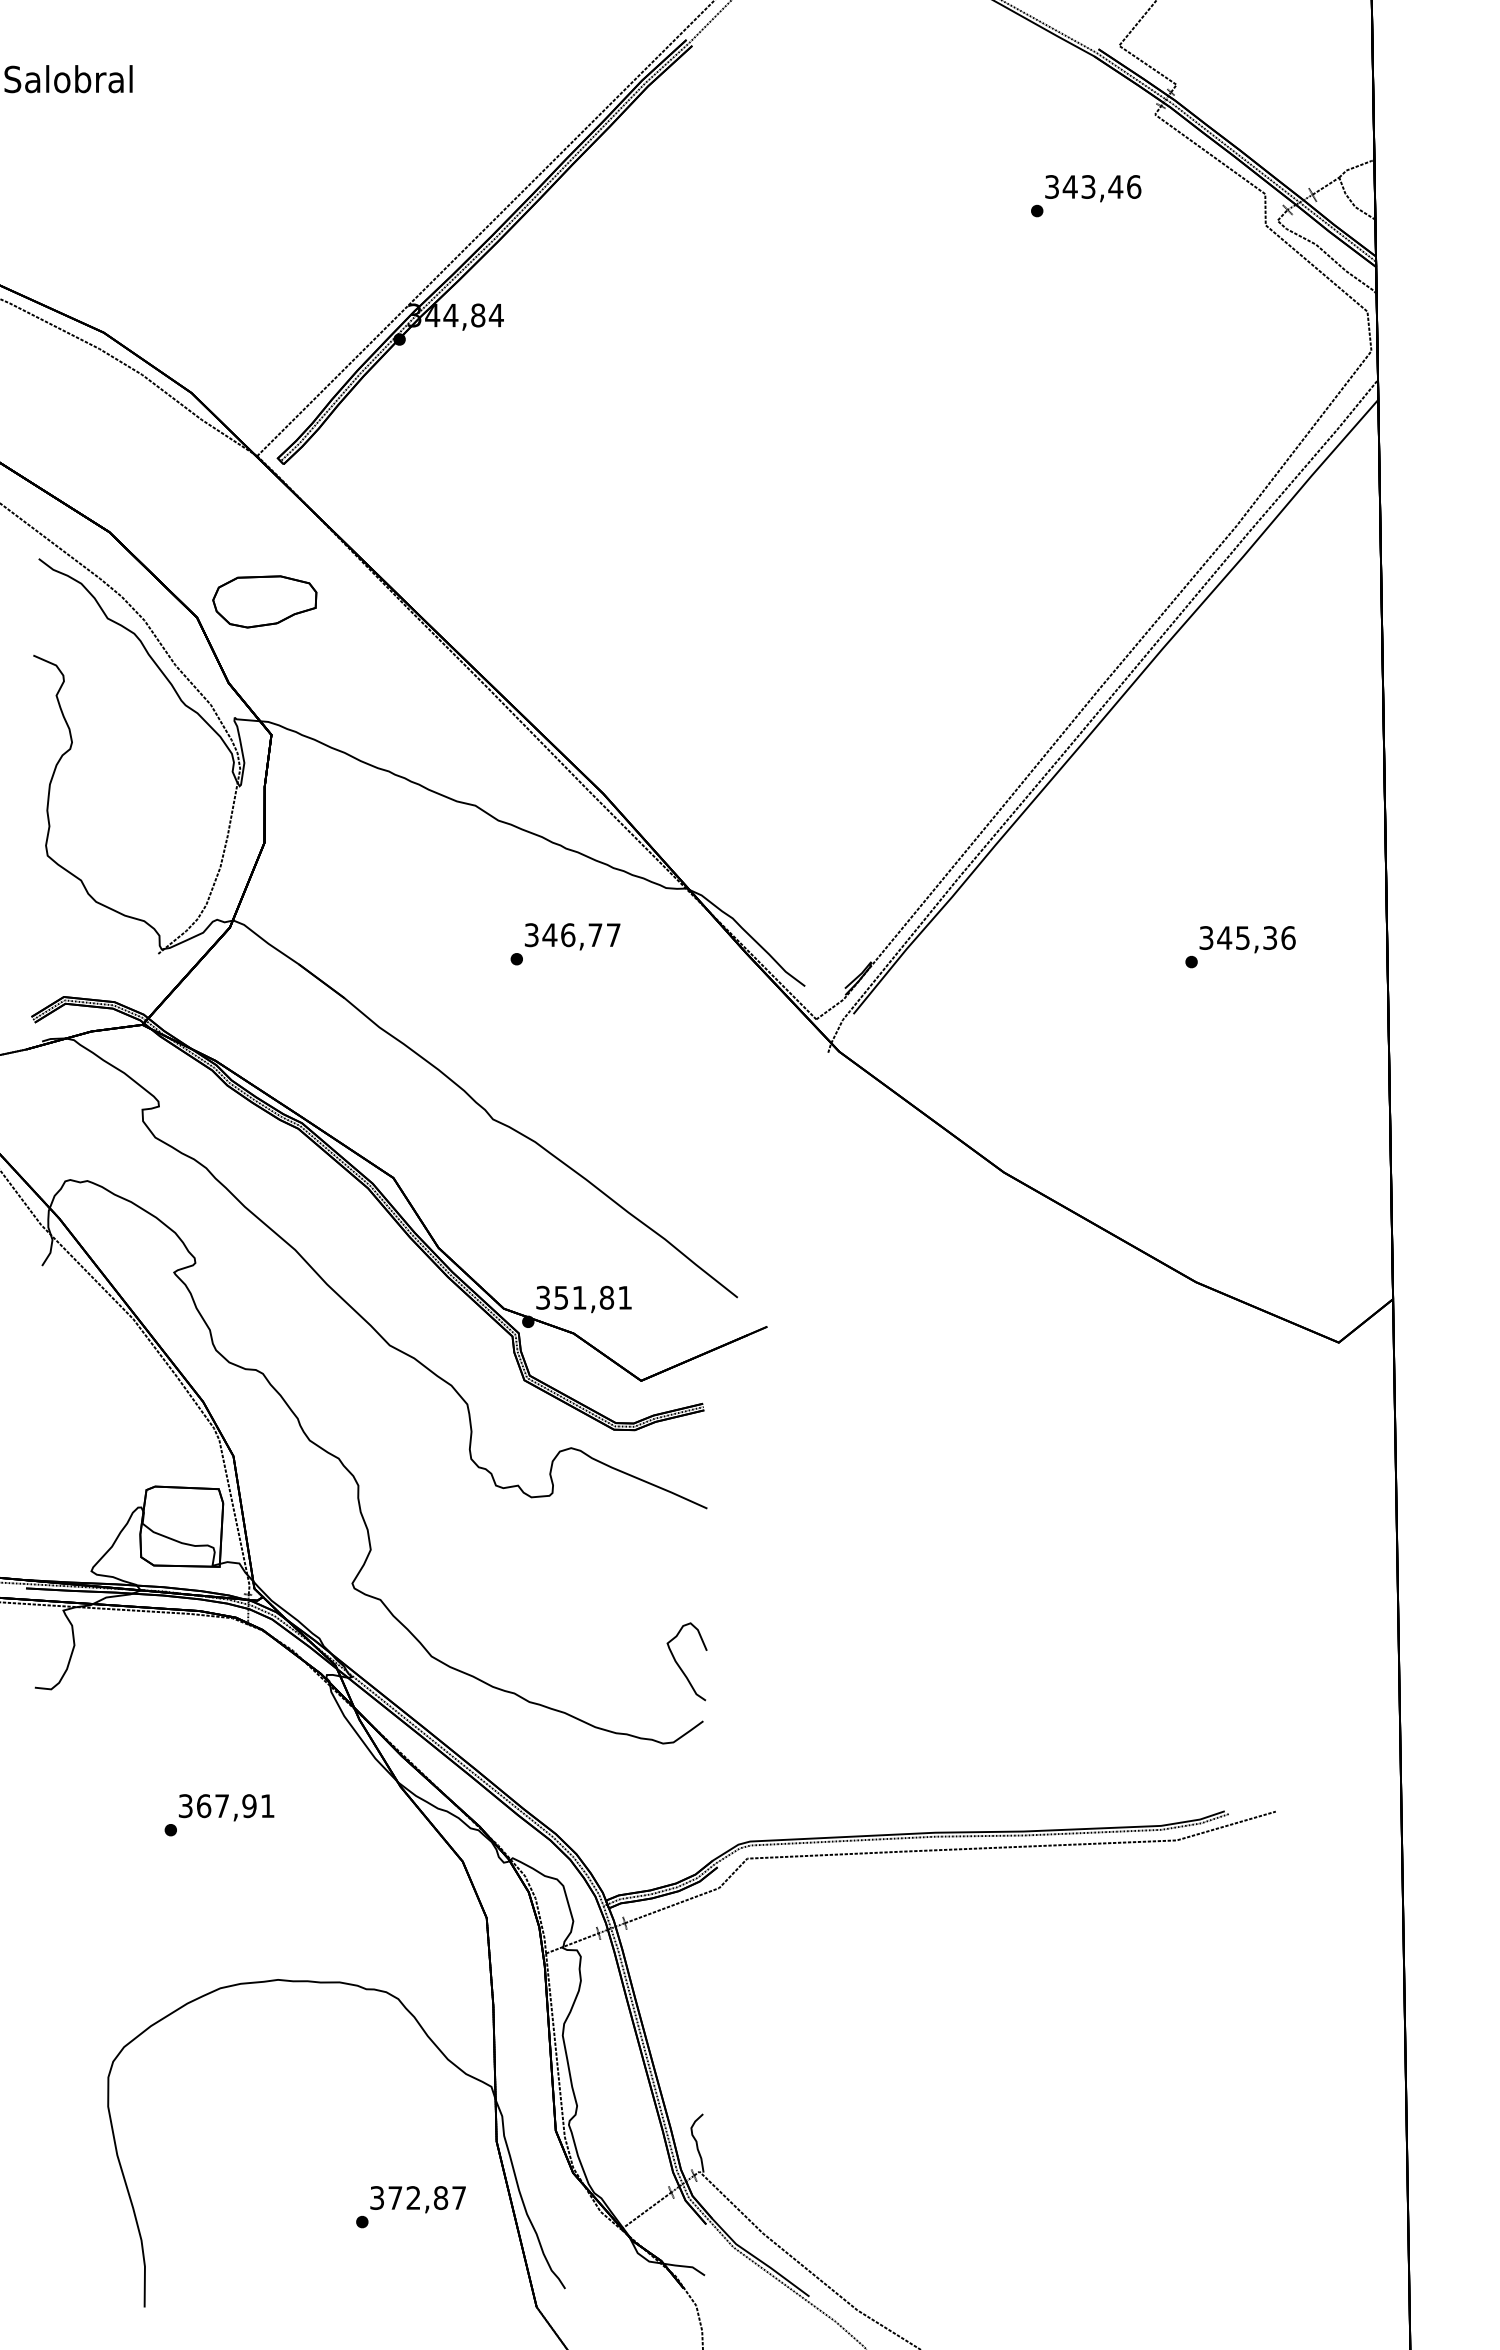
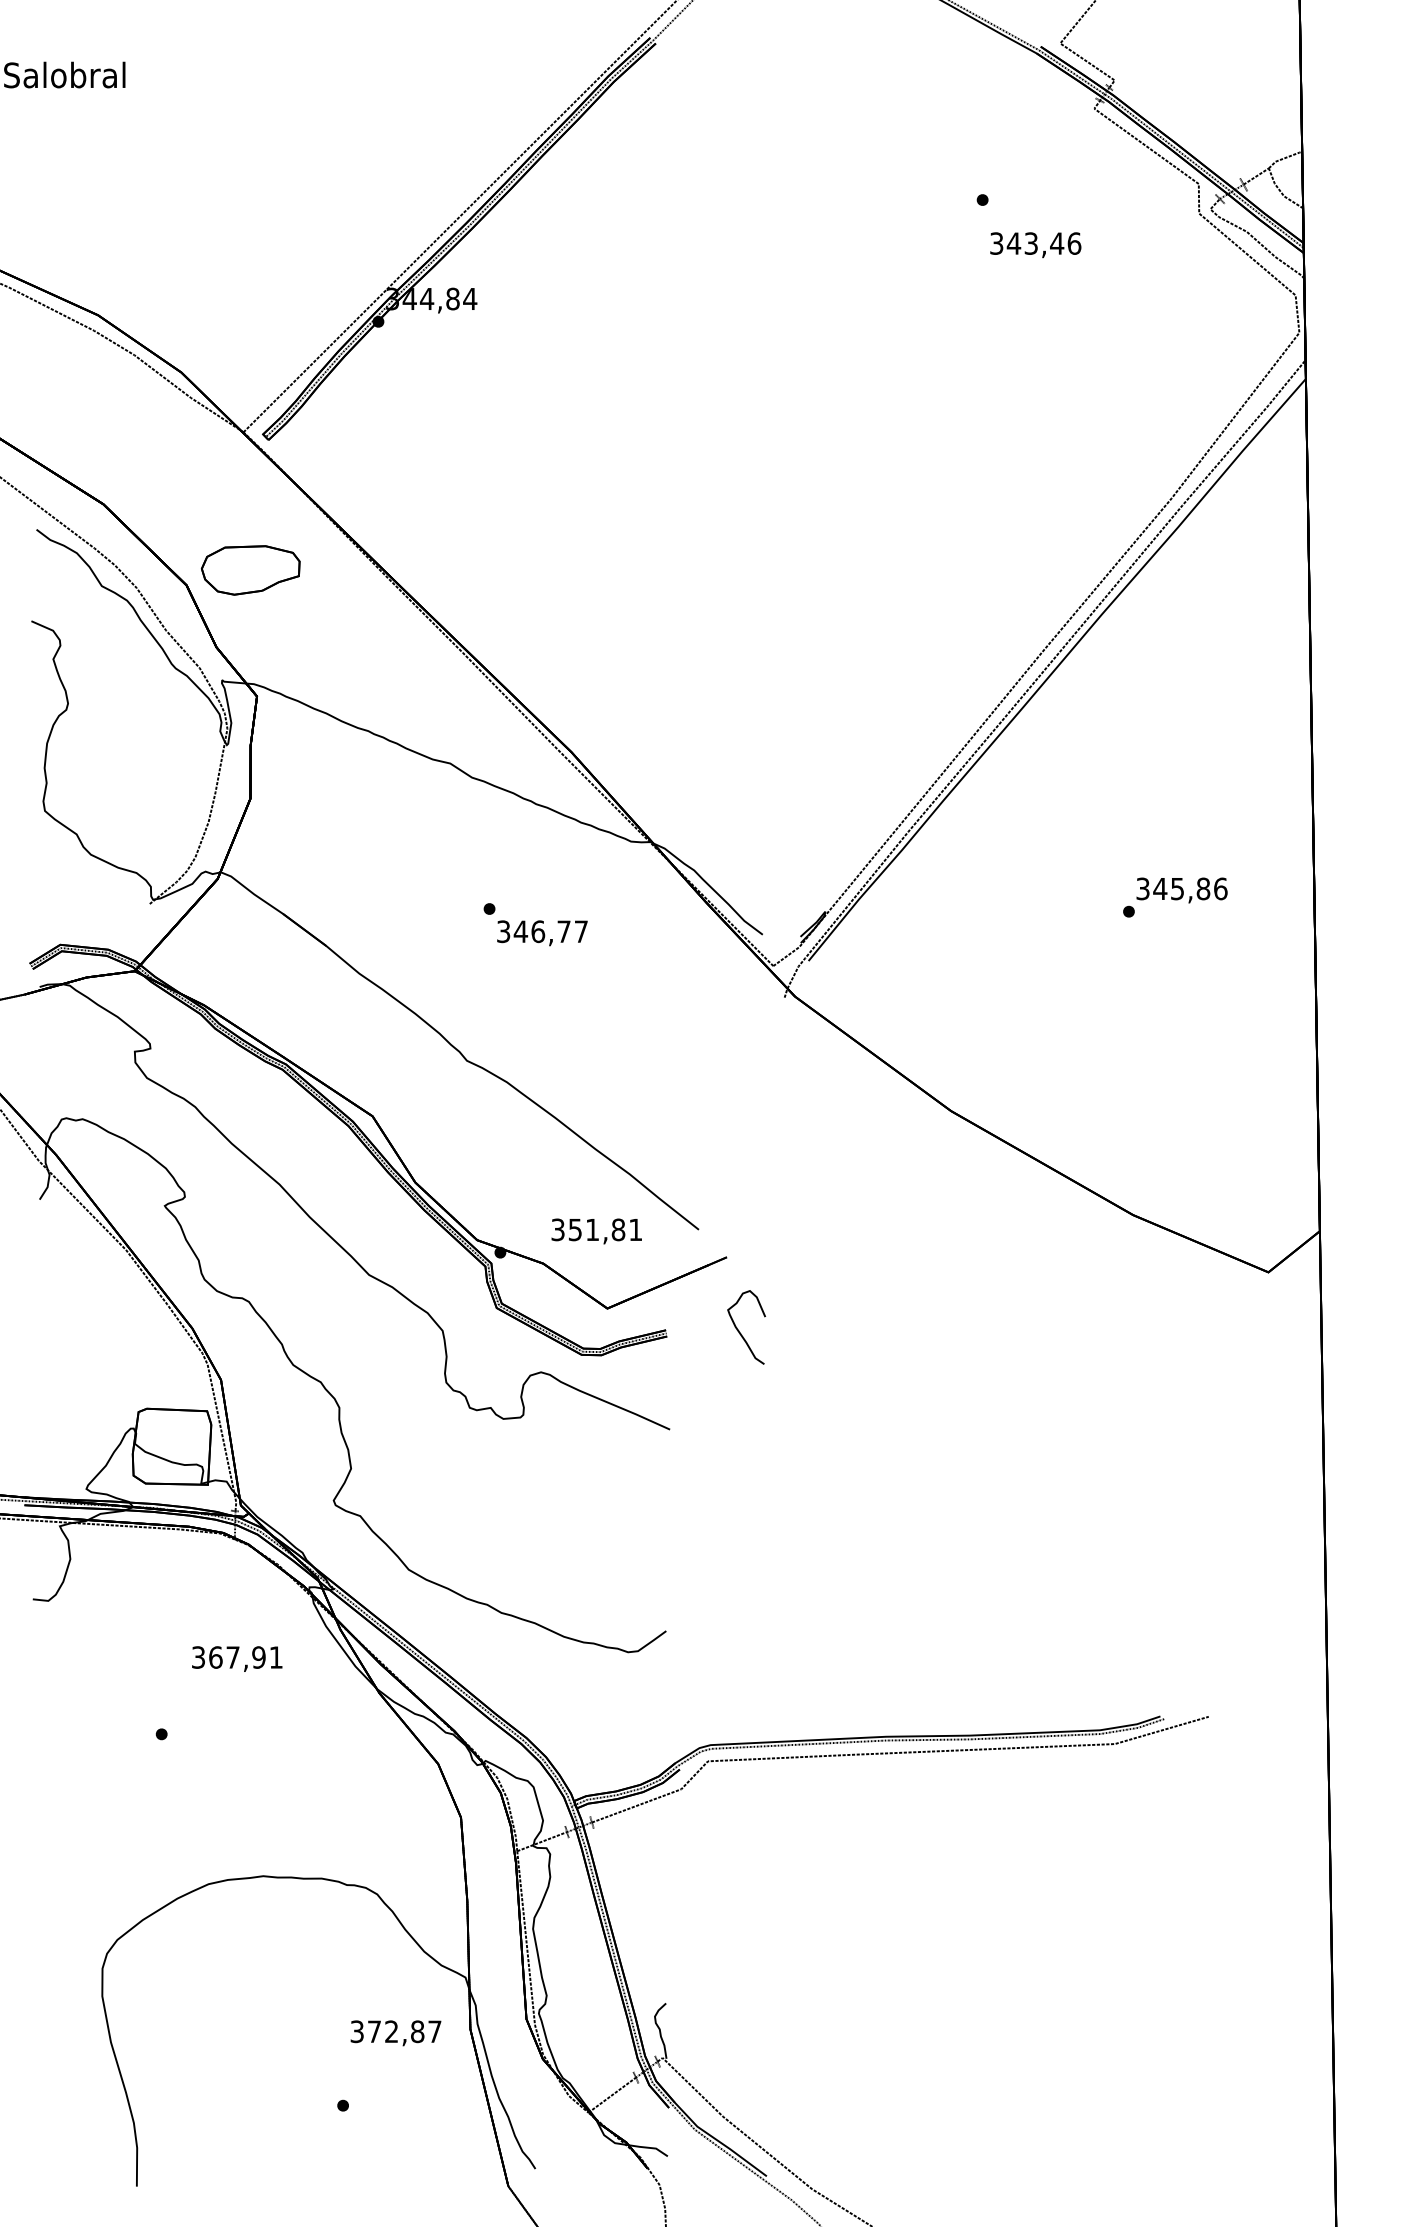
text: (1093, 188) -> (1036, 245), moved
text: (572, 936) -> (542, 932), moved
text: (1270, 937) -> (1203, 888), 345,36 -> 345,86
text: (583, 1299) -> (596, 1231), moved
curve: (680, 1666) -> (740, 1331), moved
text: (226, 1807) -> (237, 1658), moved
text: (417, 2199) -> (395, 2033), moved

